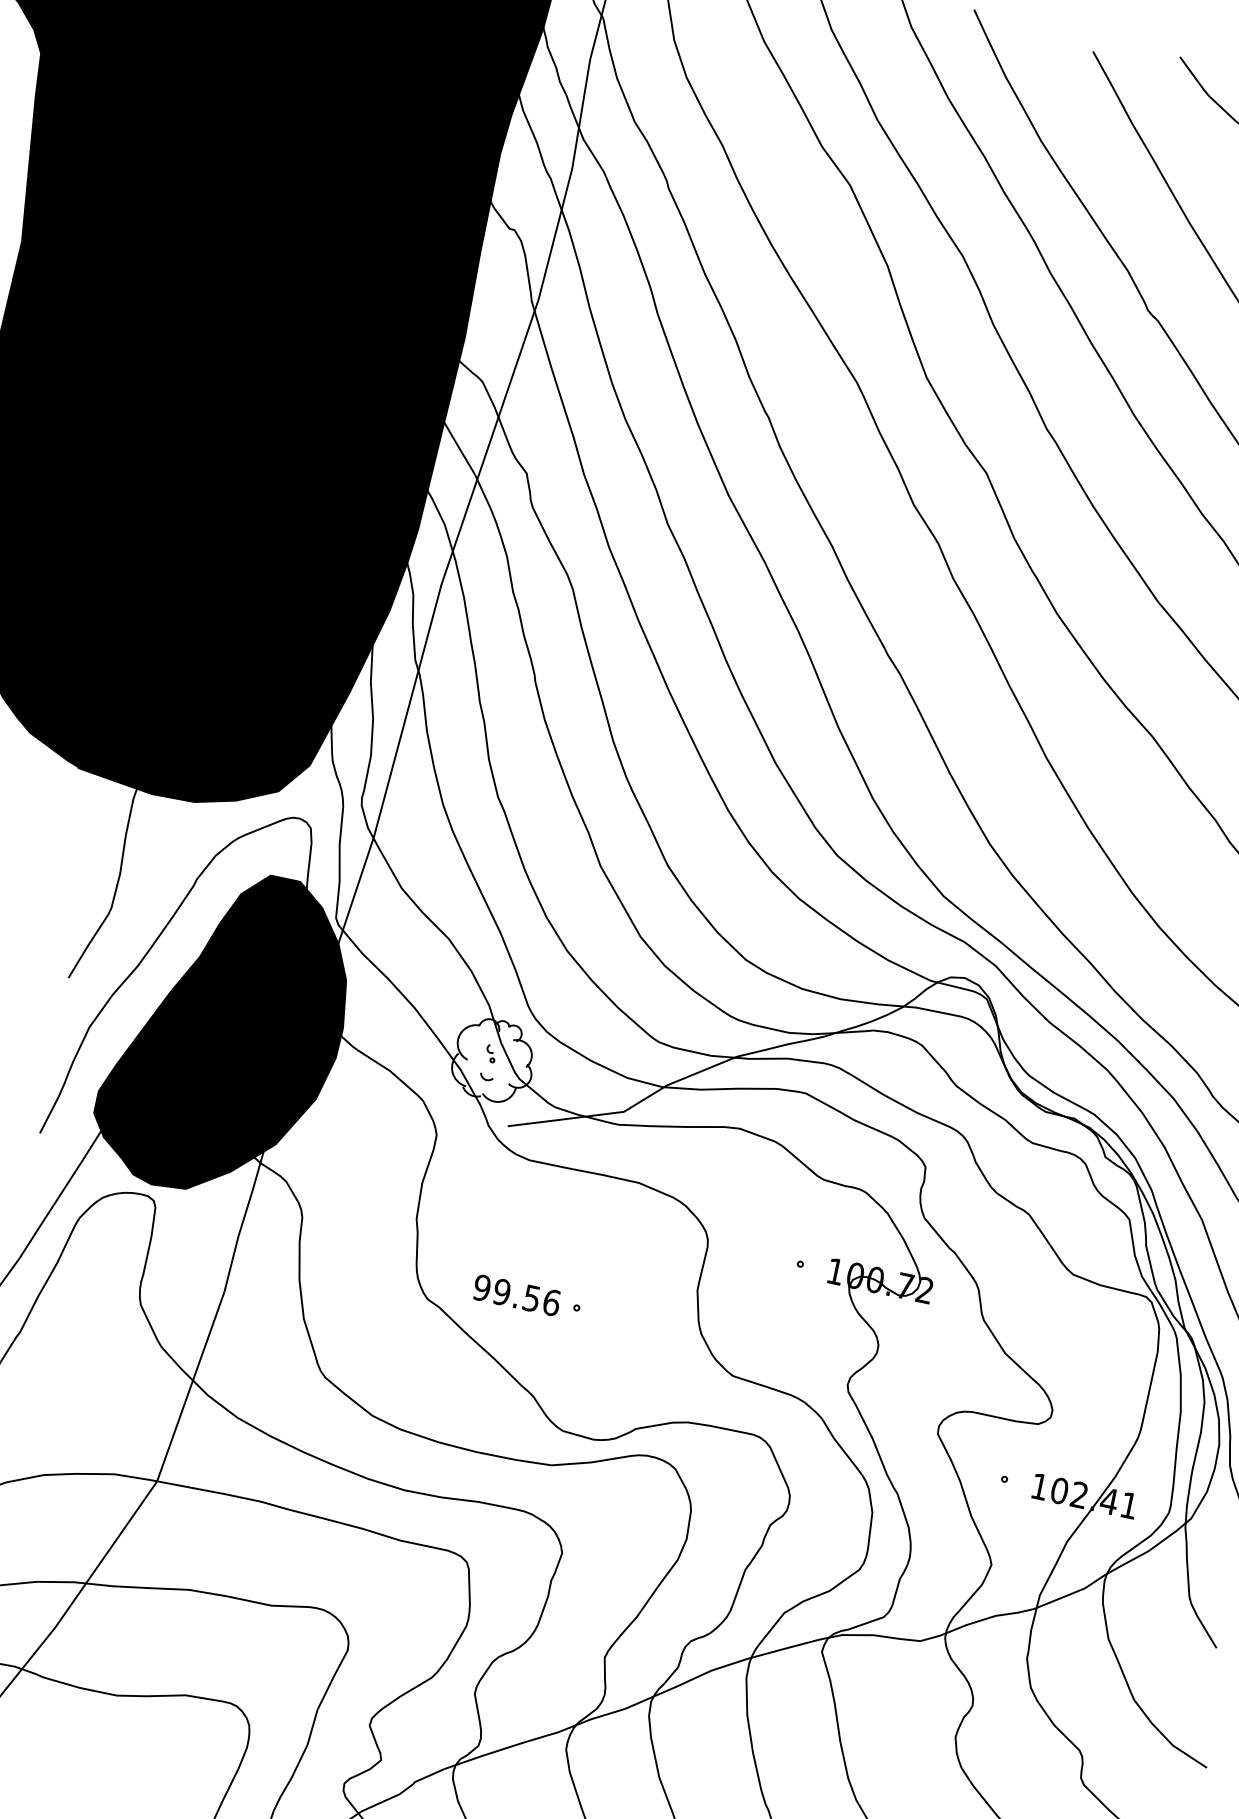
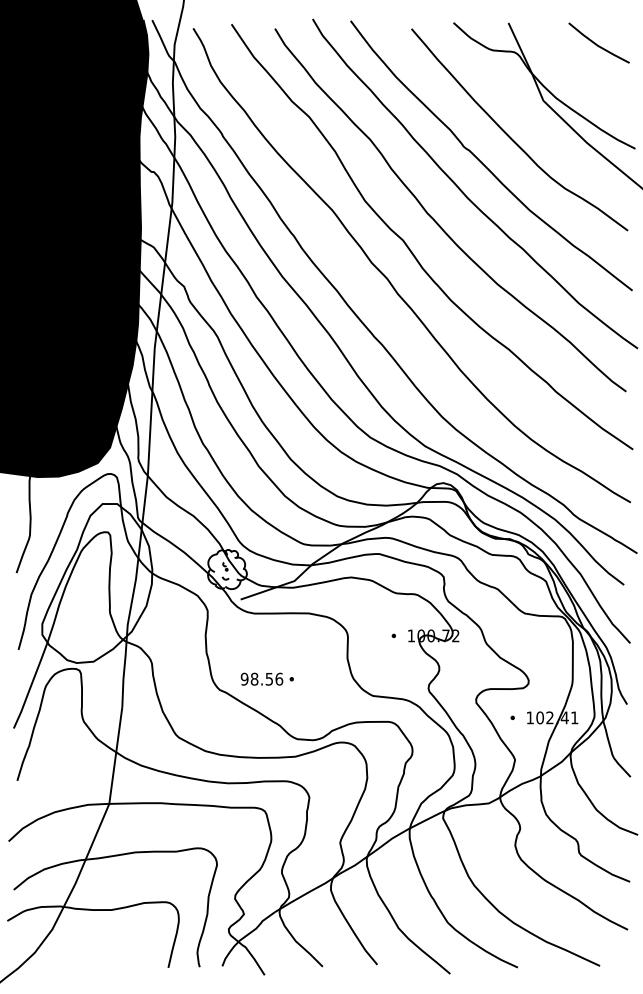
fill: (226, 1033) -> (97, 583), removed
text: (501, 1292) -> (254, 679), 99.56 -> 98.56

